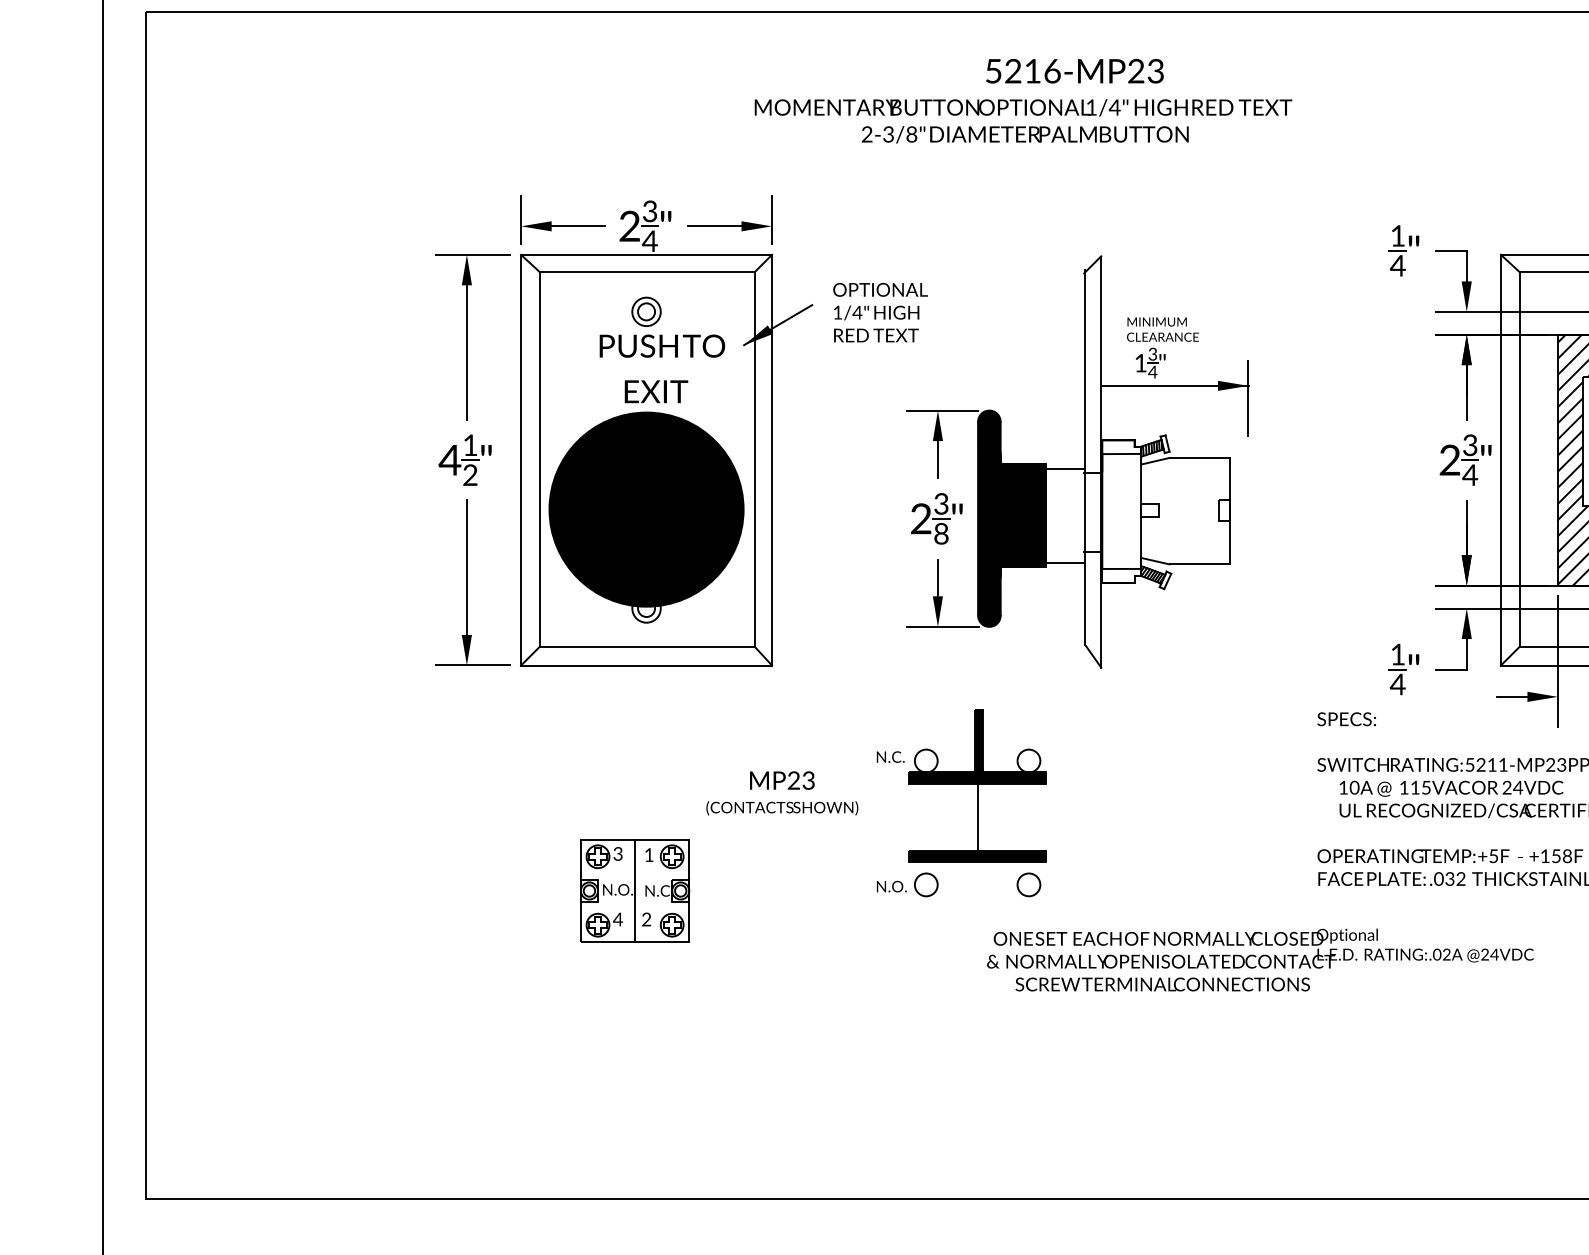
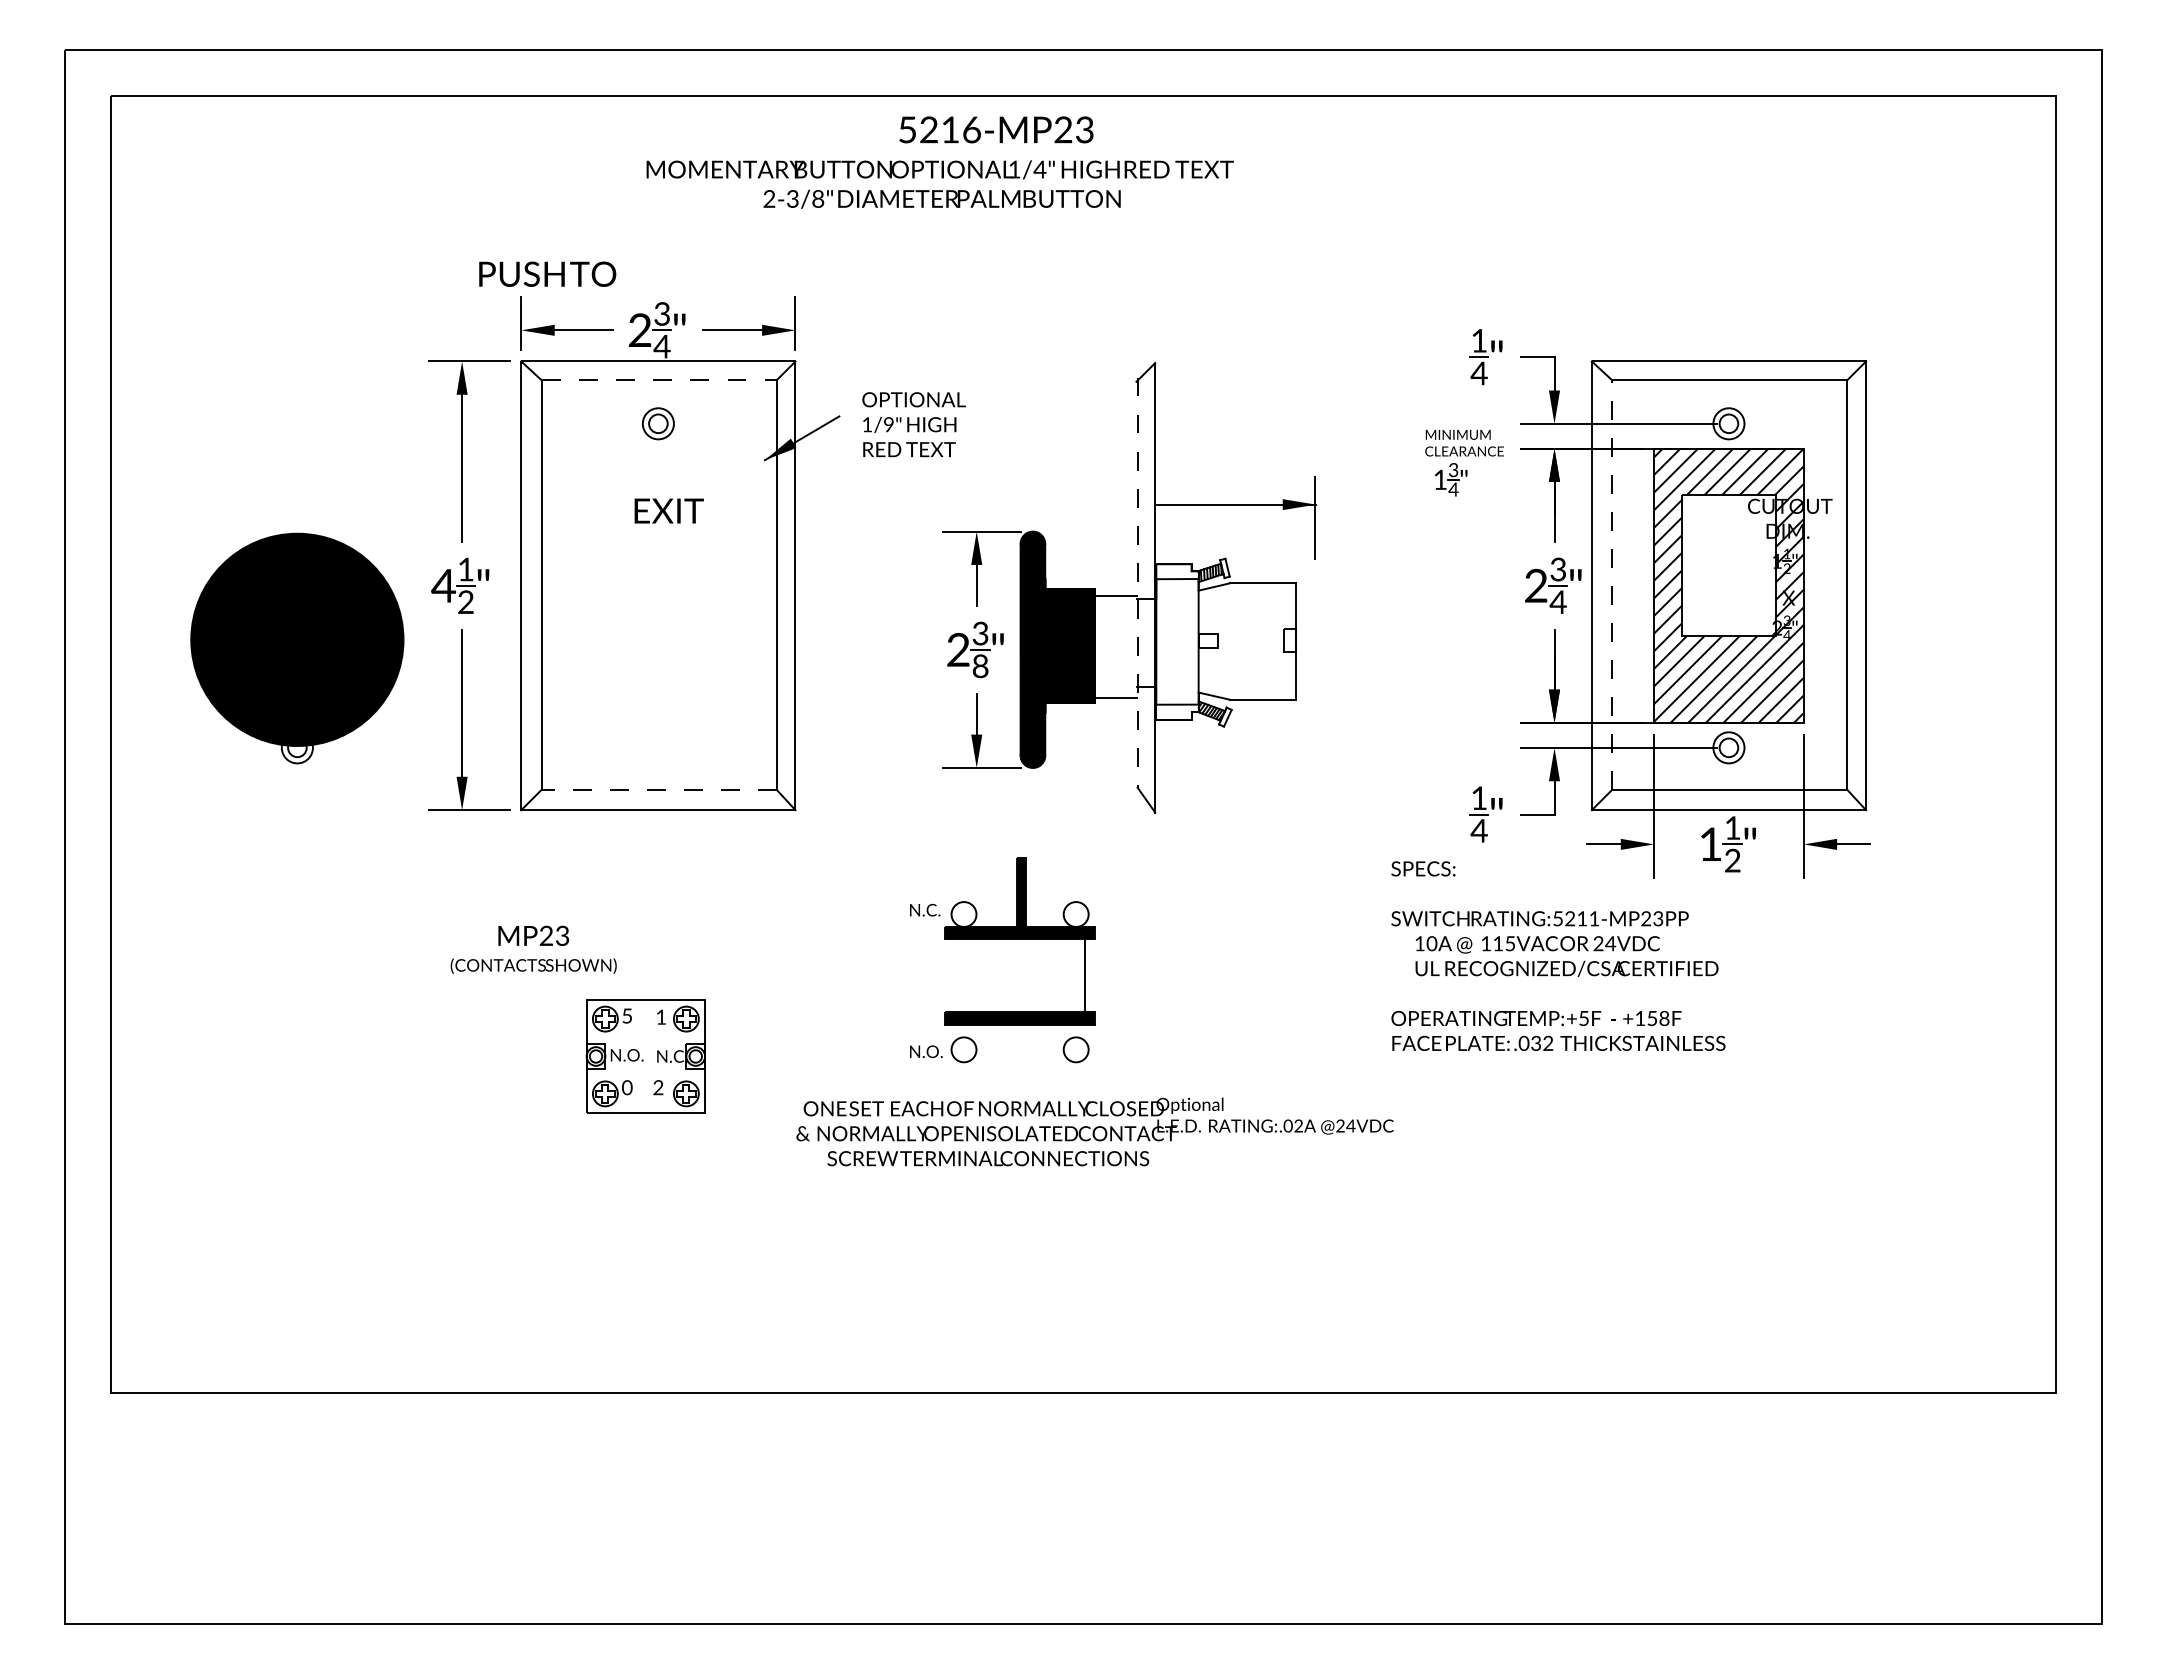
text: (1022, 101) -> (939, 162), moved
line: (648, 272) -> (660, 380), solid -> dashed
text: (857, 312) -> (888, 424), 1/4" -> 1/9"
part: (1163, 341) -> (1465, 456), moved
text: (662, 345) -> (547, 273), moved
line: (1085, 457) -> (1137, 582), solid -> dashed
line: (1519, 459) -> (1612, 585), solid -> dashed
part: (646, 517) -> (297, 648), moved
line: (647, 646) -> (659, 789), solid -> dashed
text: (782, 793) -> (533, 949), moved
line: (977, 816) -> (1085, 975), moved
text: (618, 853) -> (627, 1015), 3 -> 5
line: (634, 890) -> (645, 1056), removed
text: (617, 919) -> (626, 1087), 4 -> 0
text: (1259, 959) -> (1094, 1131), moved

